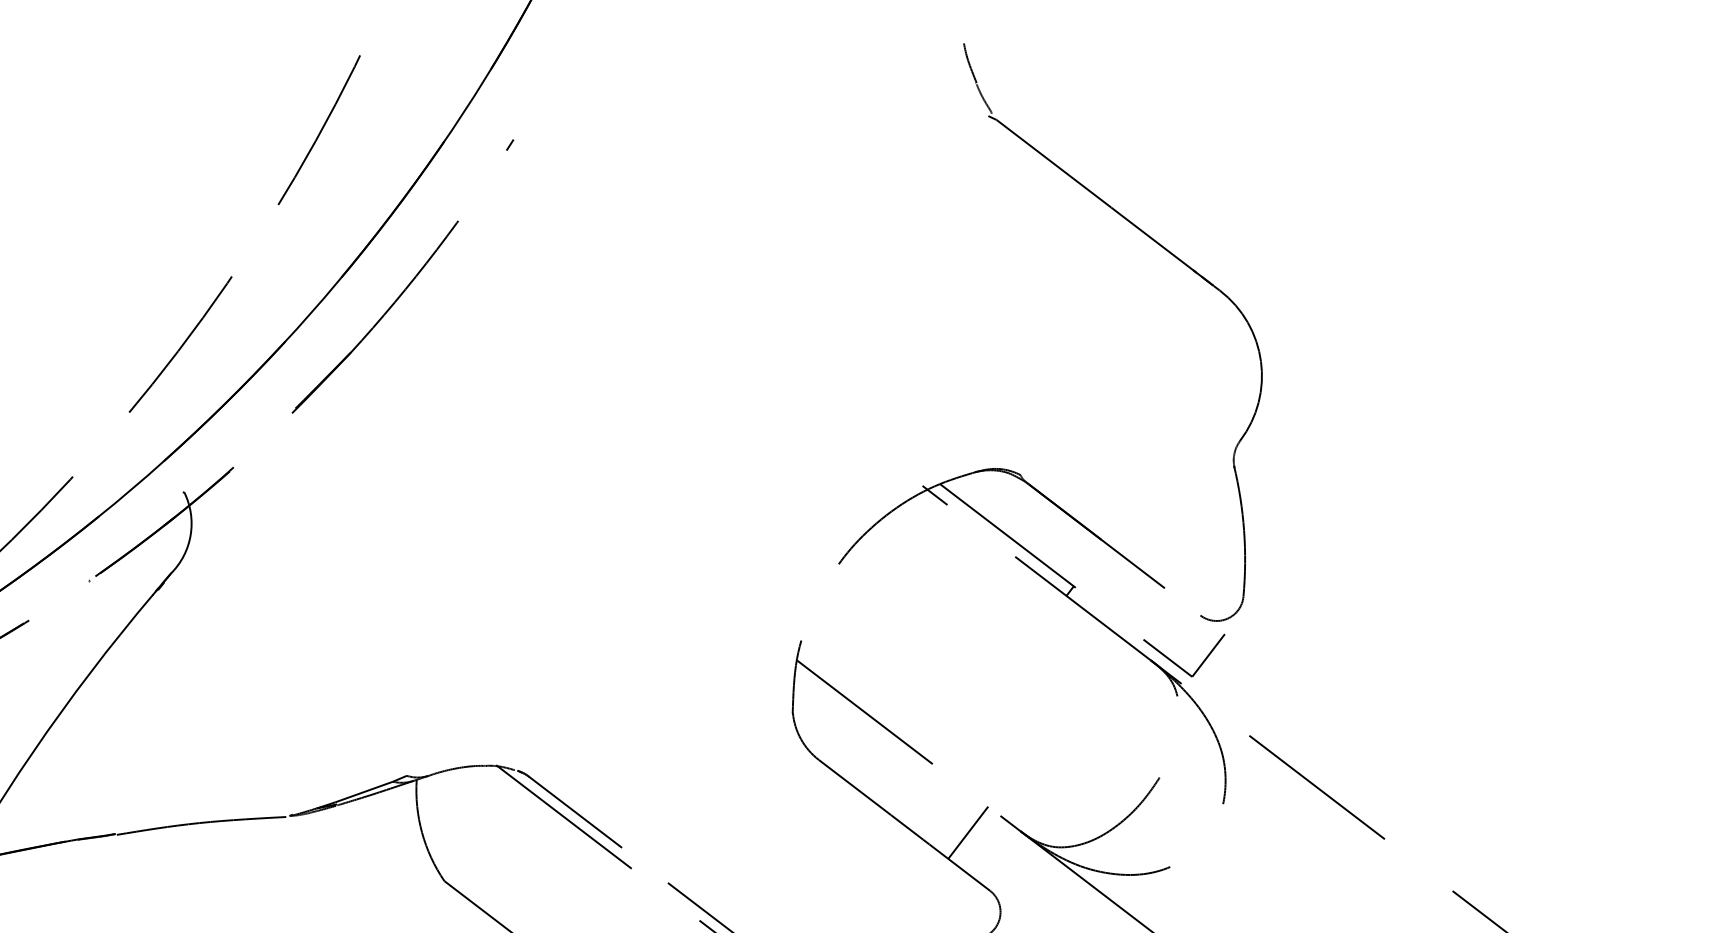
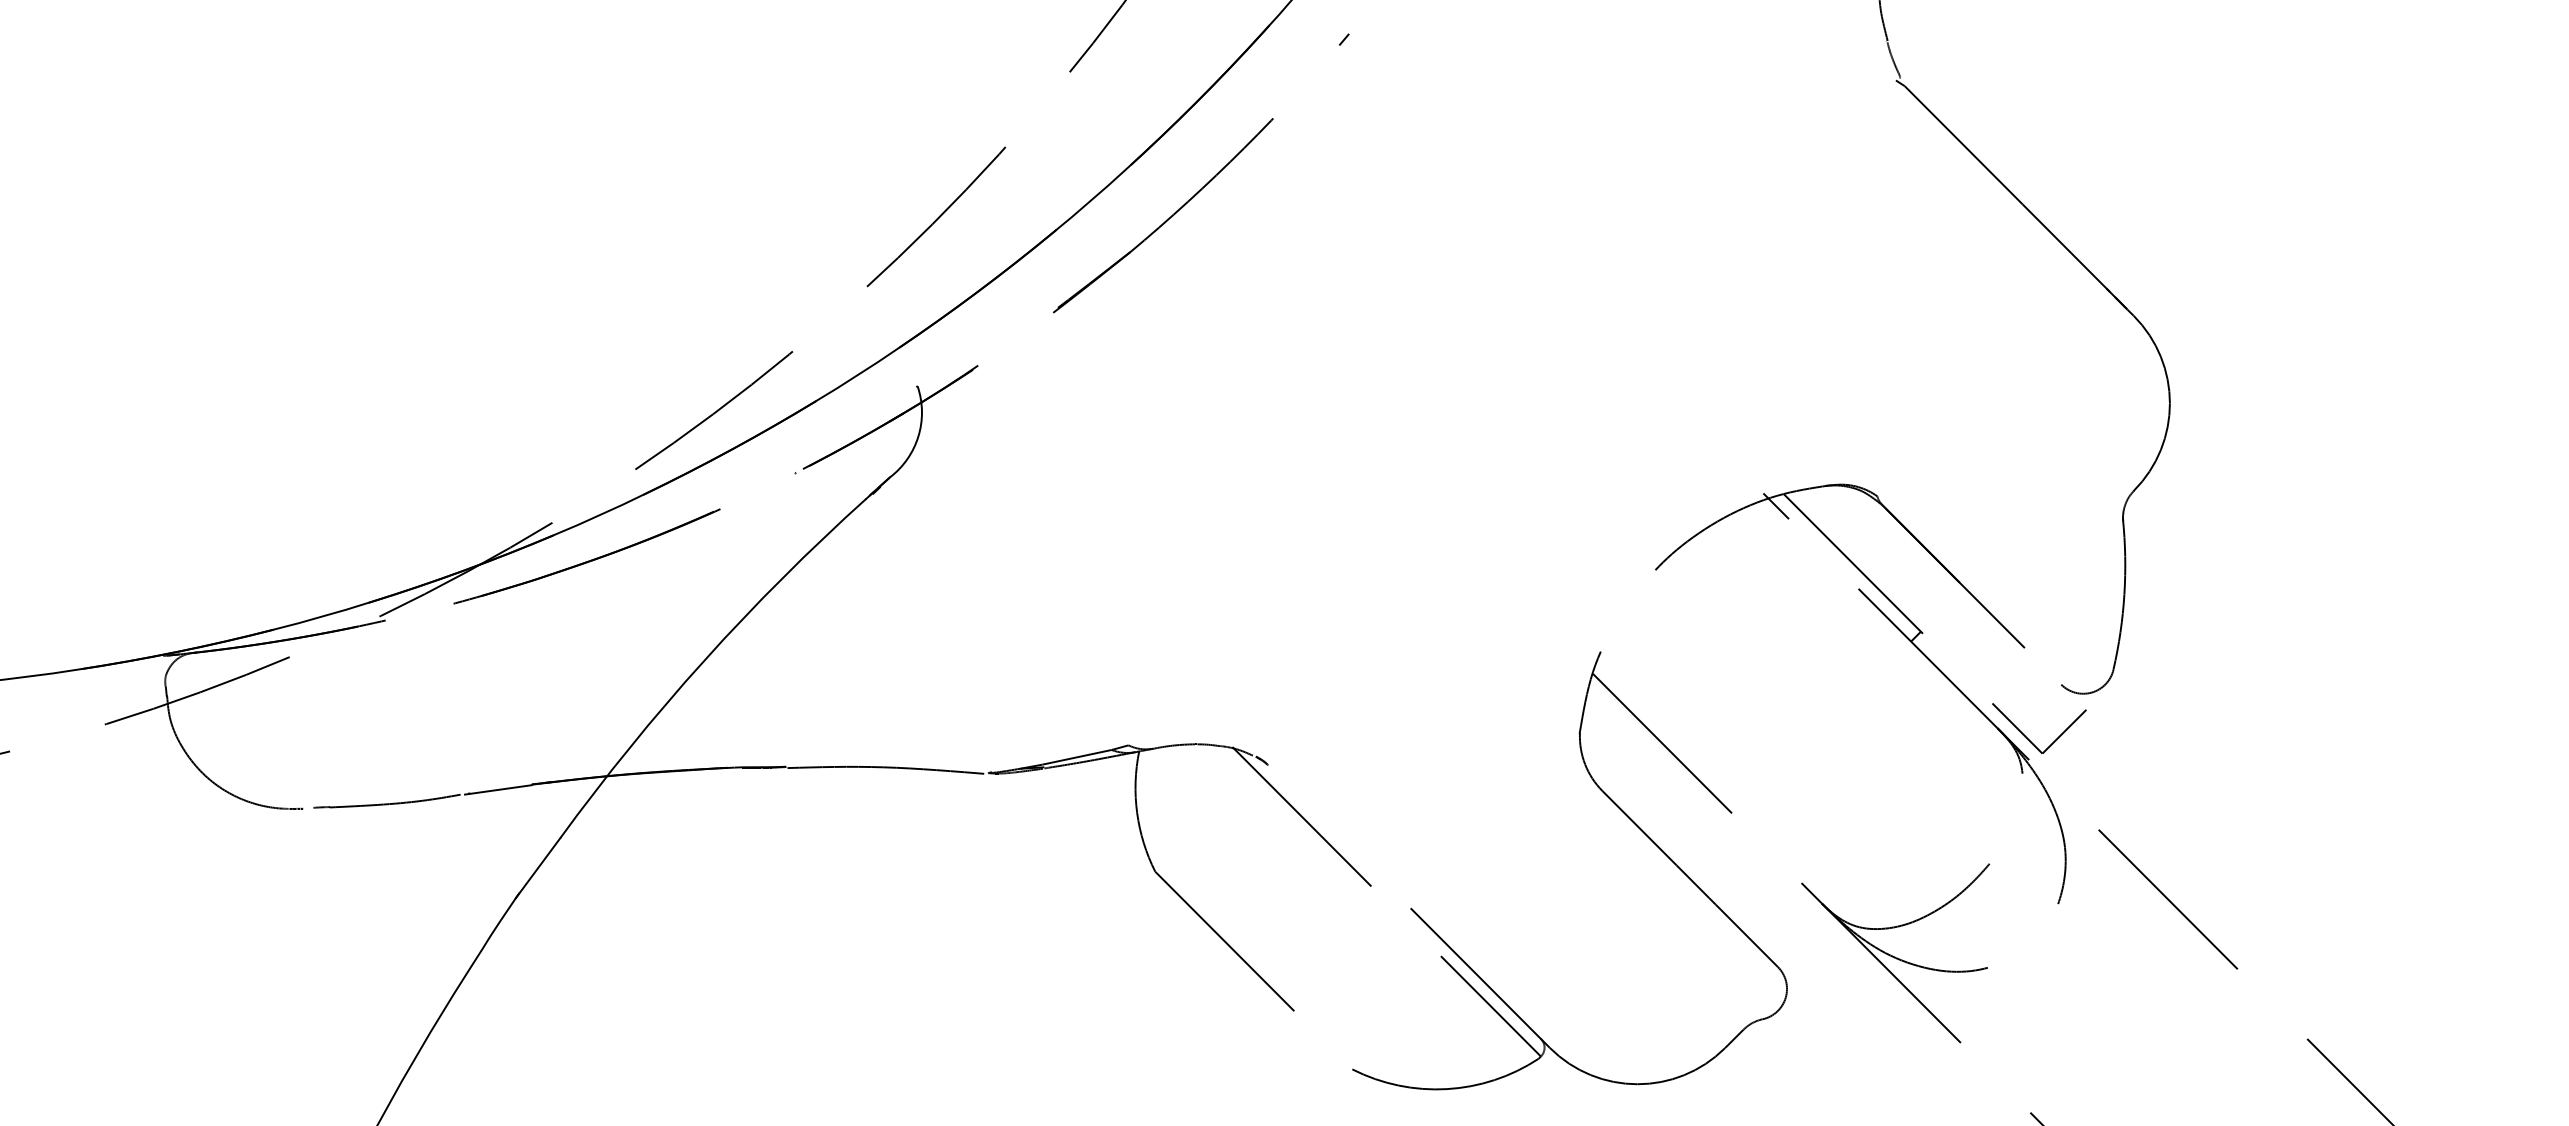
line: (575, 811) -> (1315, 812), removed
line: (968, 832) -> (1762, 897), removed

